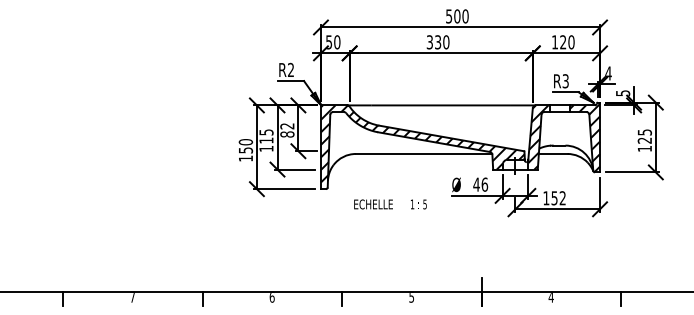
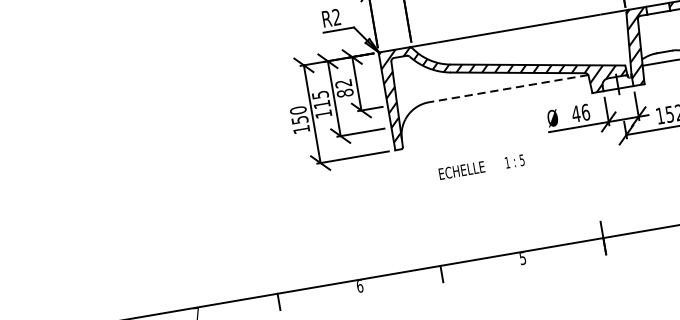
line: (423, 153) -> (507, 88), solid -> dashed
text: (390, 204) -> (481, 167), moved

